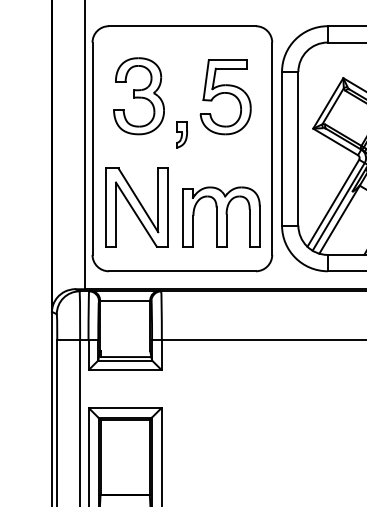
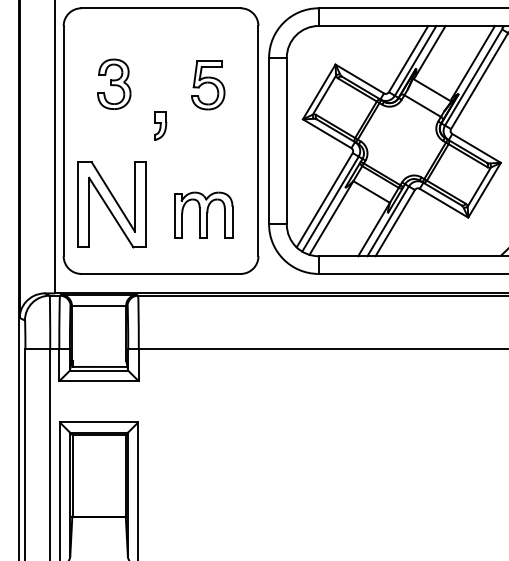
part: (139, 96) -> (114, 84), size x0.6
part: (226, 97) -> (208, 85), size x0.6
part: (221, 216) -> (203, 214), size x0.7

